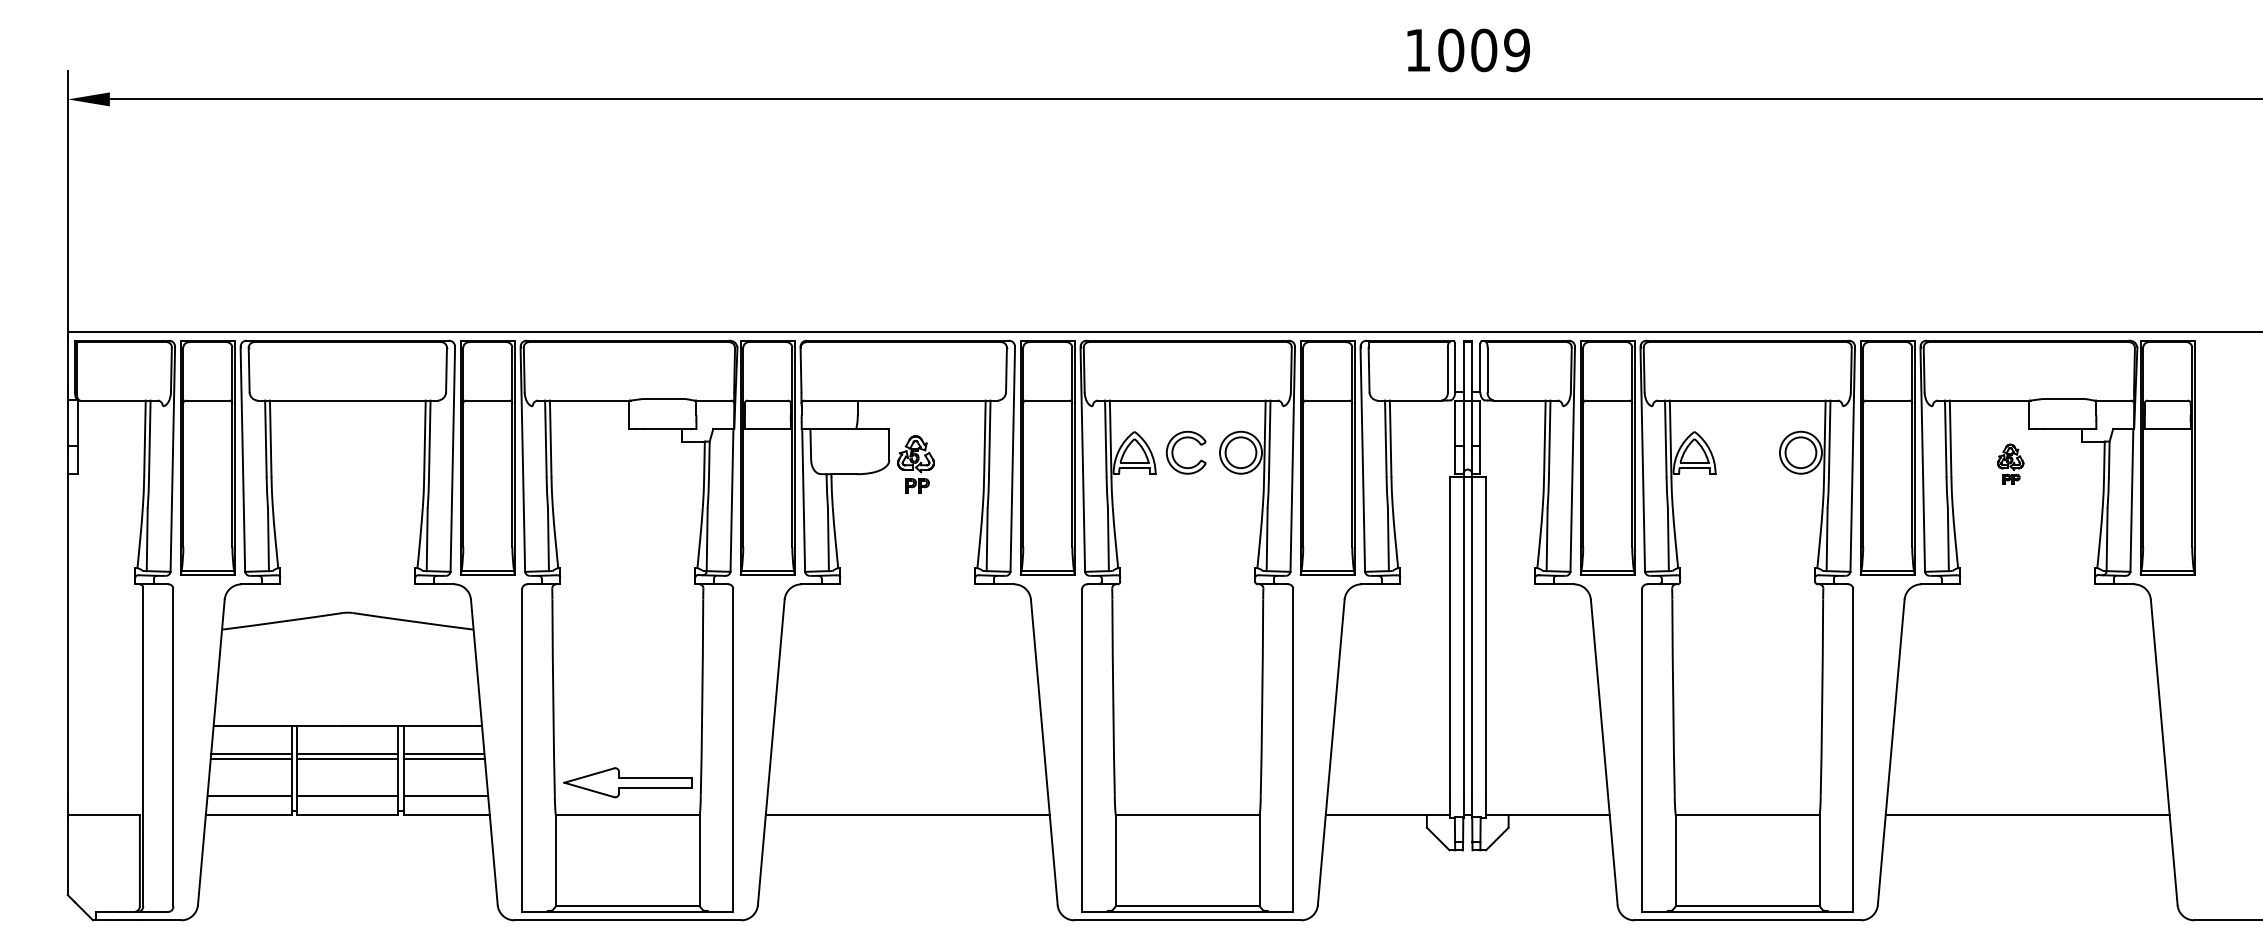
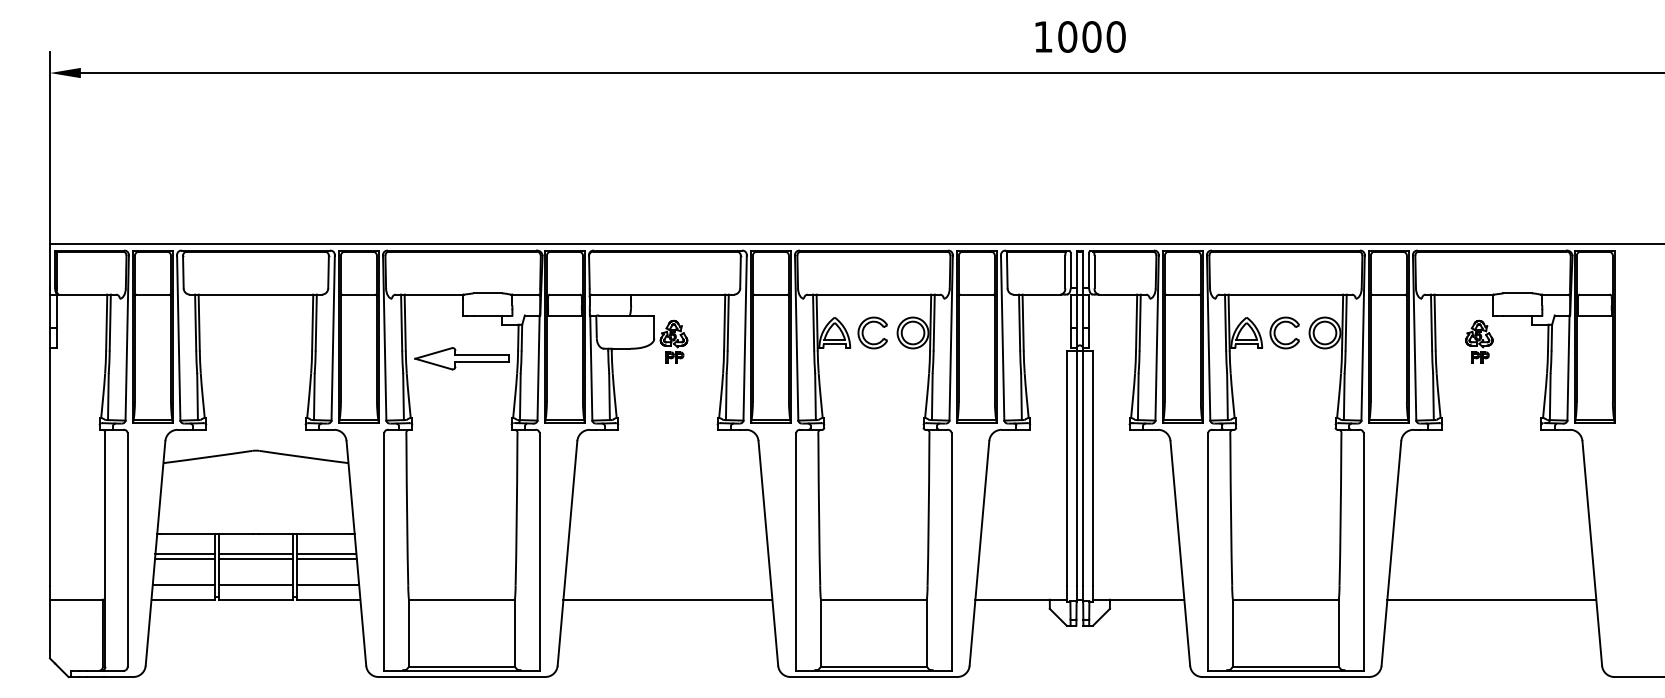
text: (1517, 50) -> (1116, 37), 1009 -> 1000
part: (1733, 452) -> (1275, 332), added
part: (2010, 464) -> (1479, 341), size x1.43
part: (627, 782) -> (461, 358), moved

